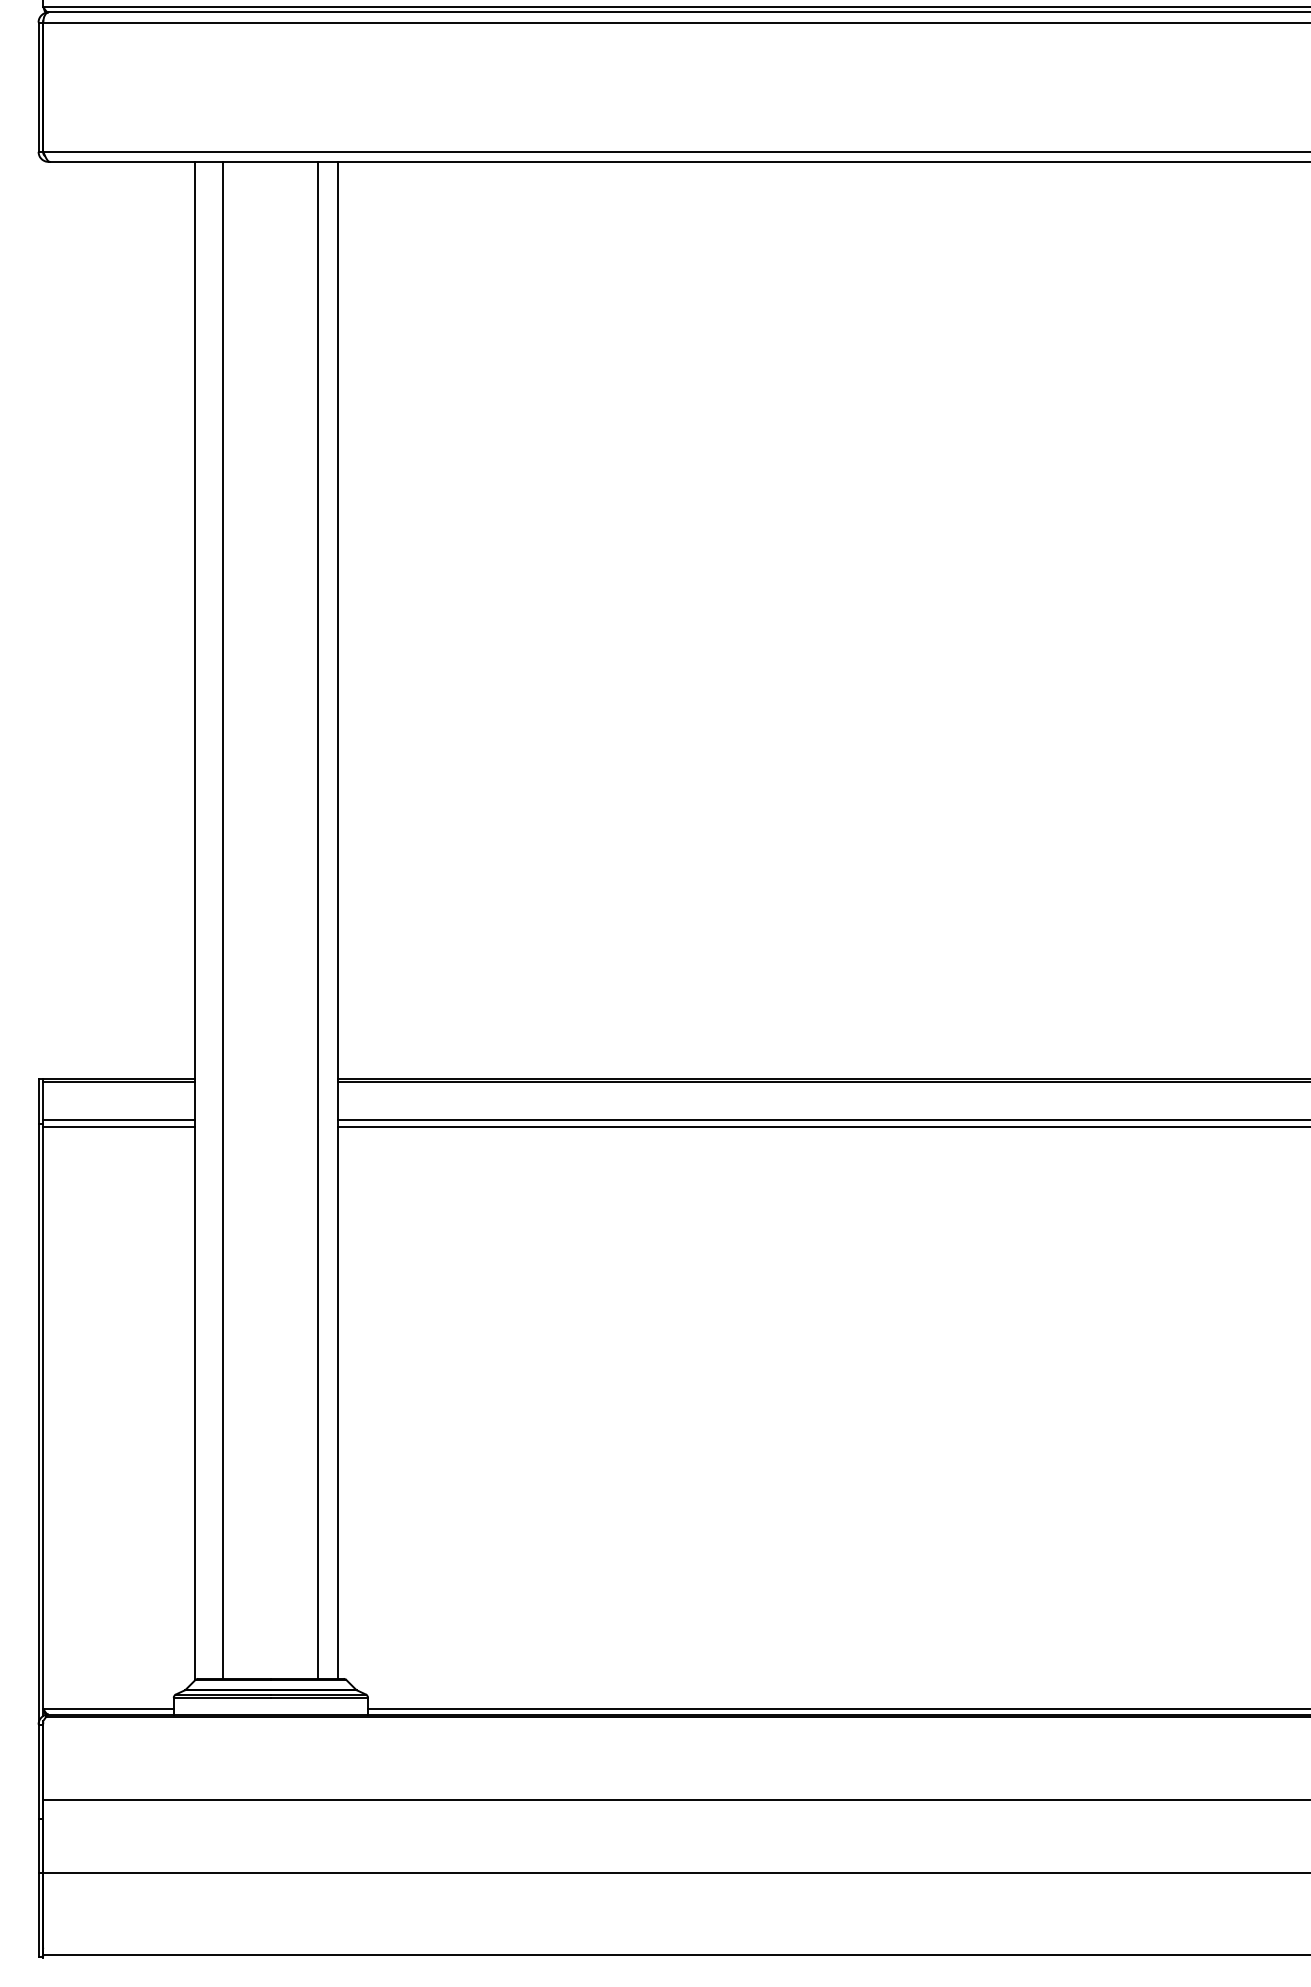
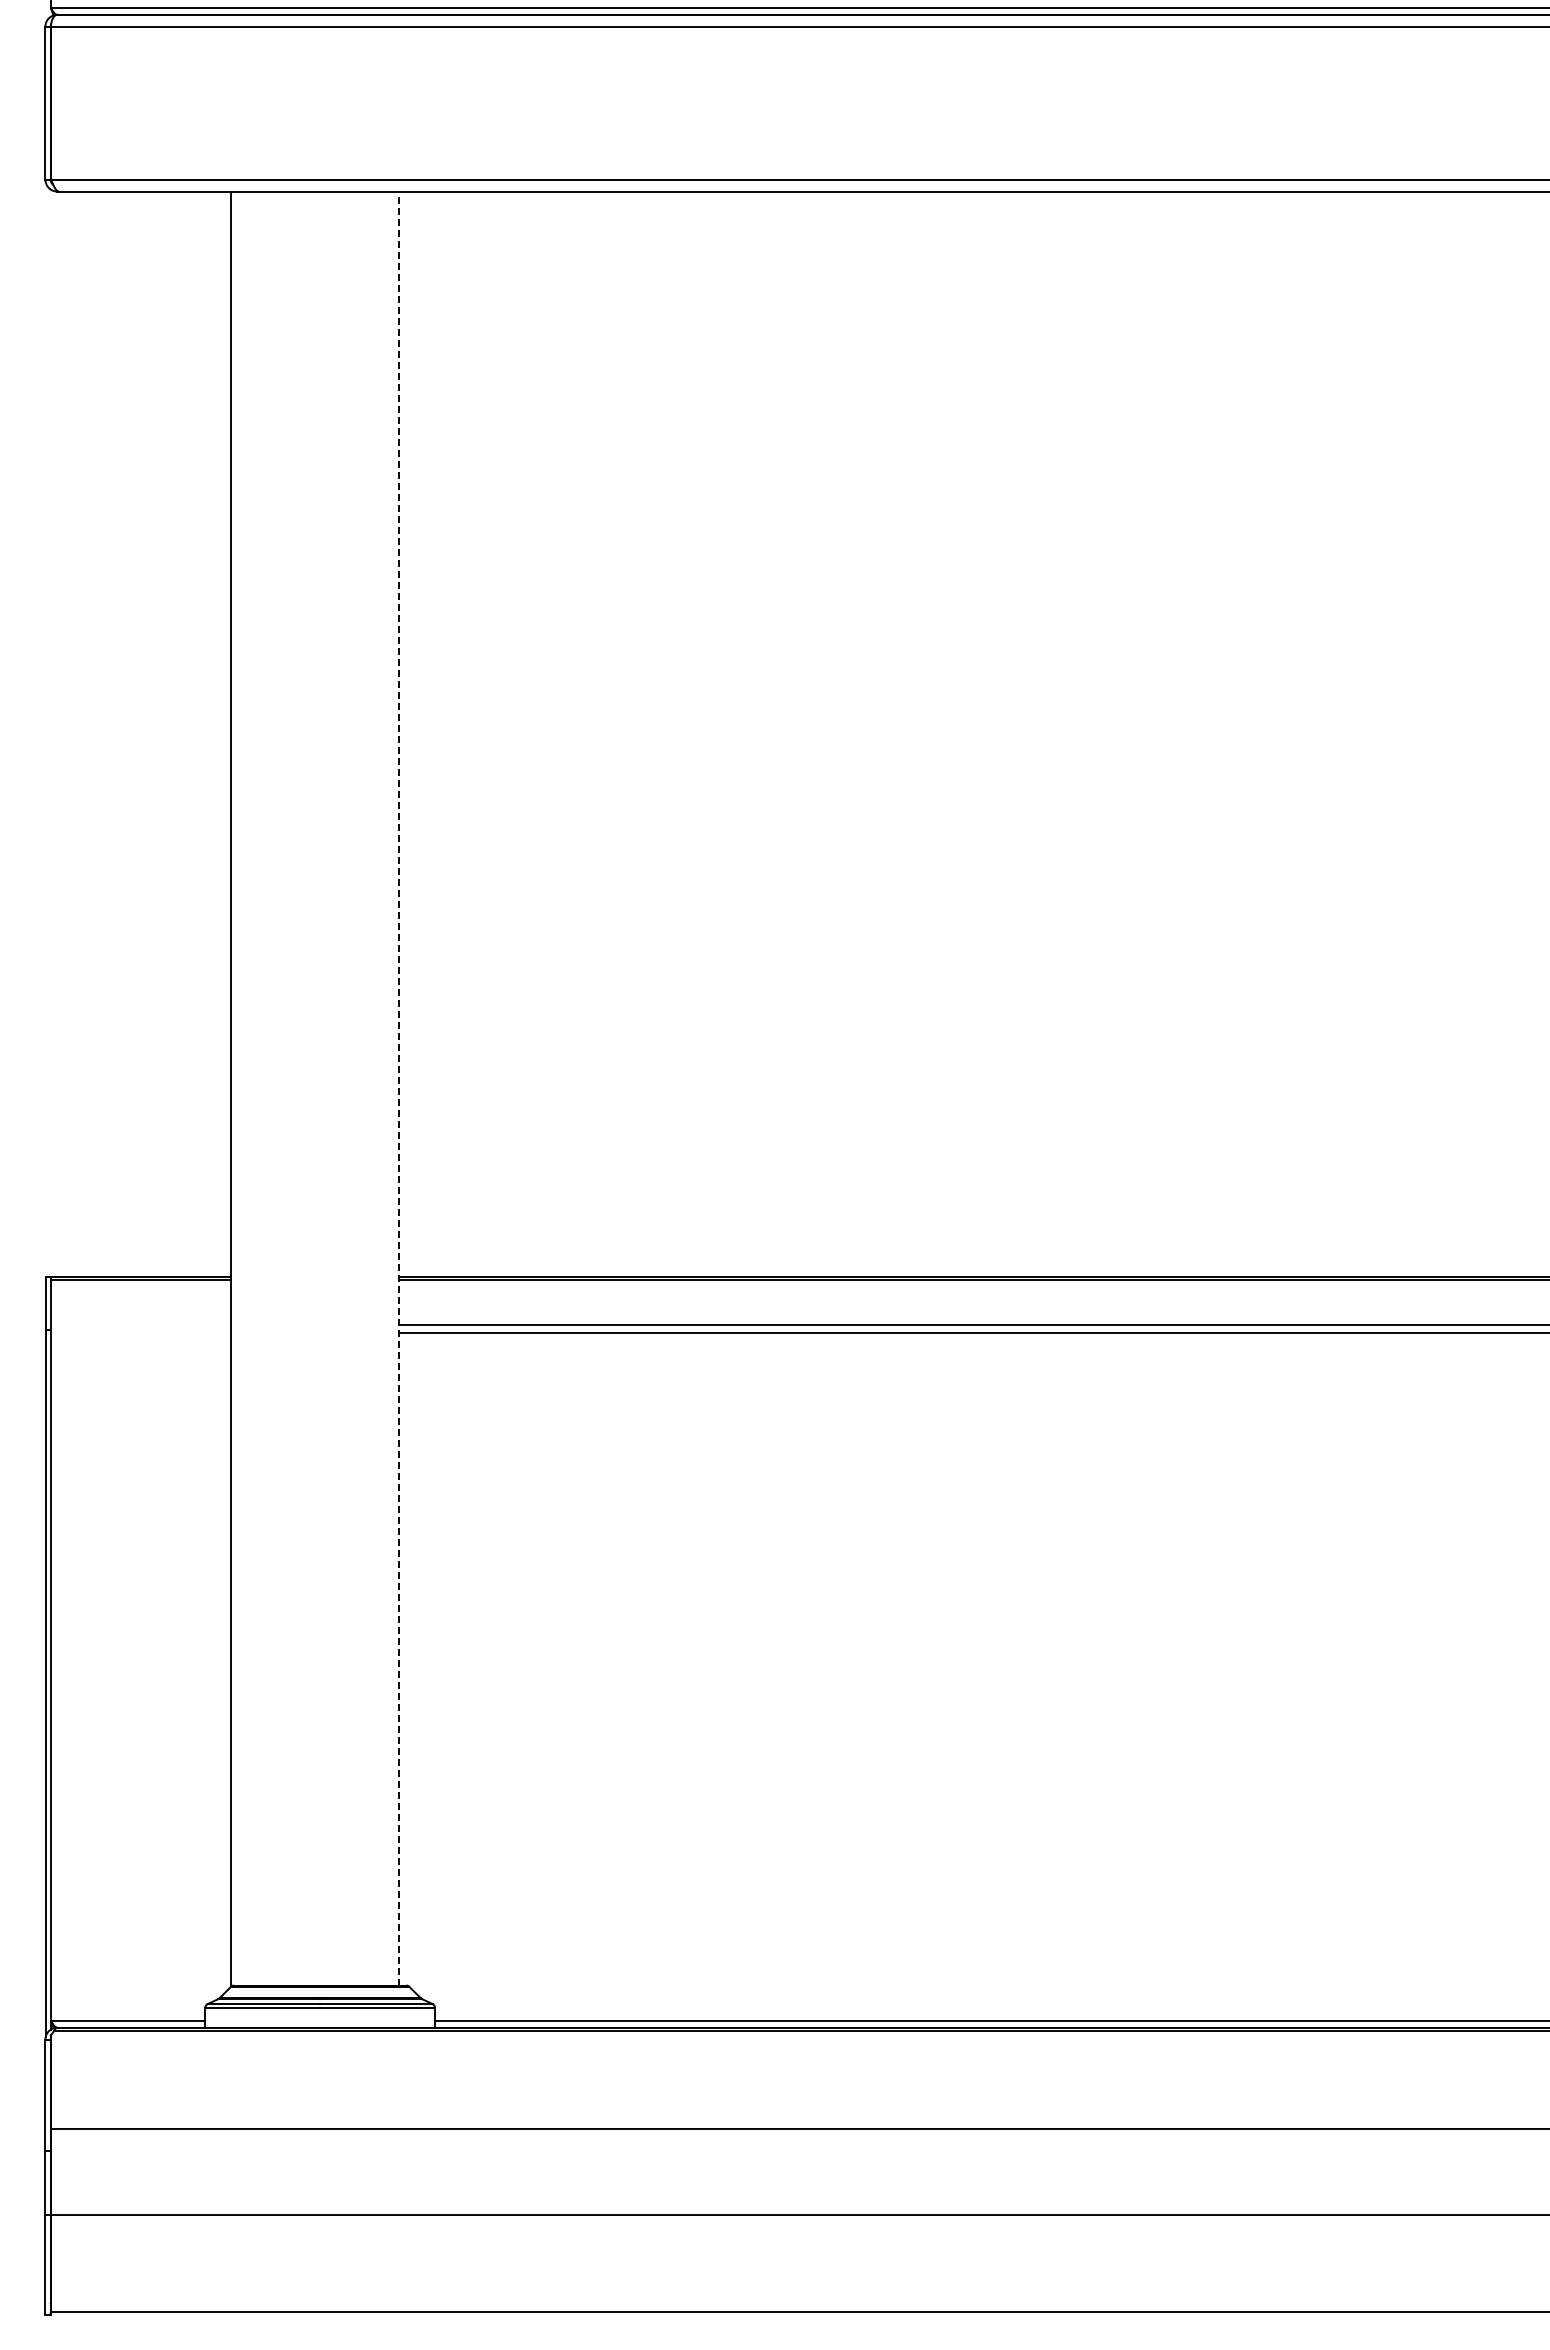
line: (223, 920) -> (264, 1088), removed
line: (318, 920) -> (376, 1088), removed
line: (337, 920) -> (399, 1088), solid -> dashed
line: (118, 1119) -> (140, 1324), removed
line: (118, 1127) -> (140, 1333), removed

